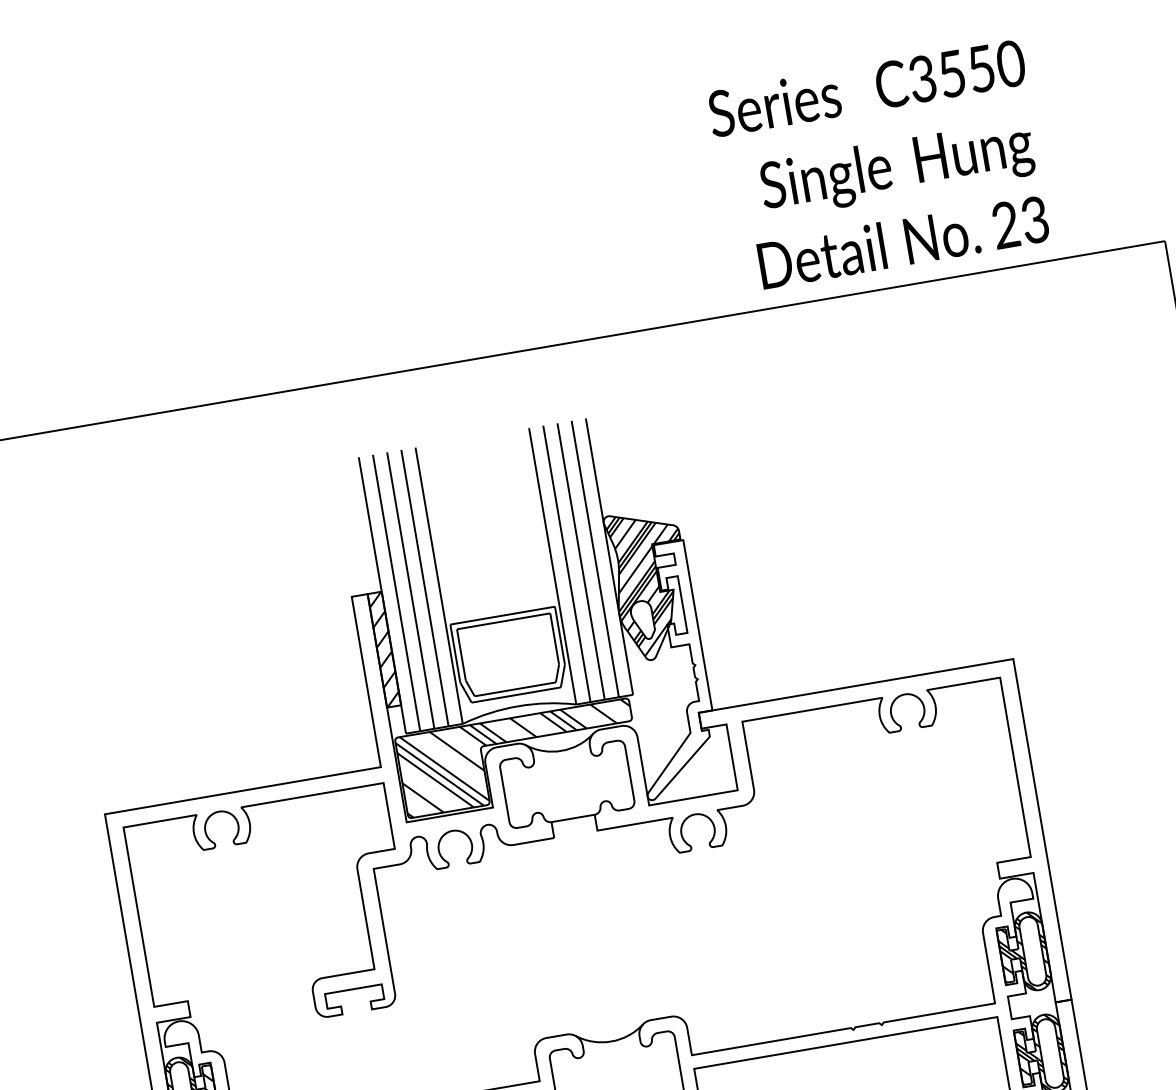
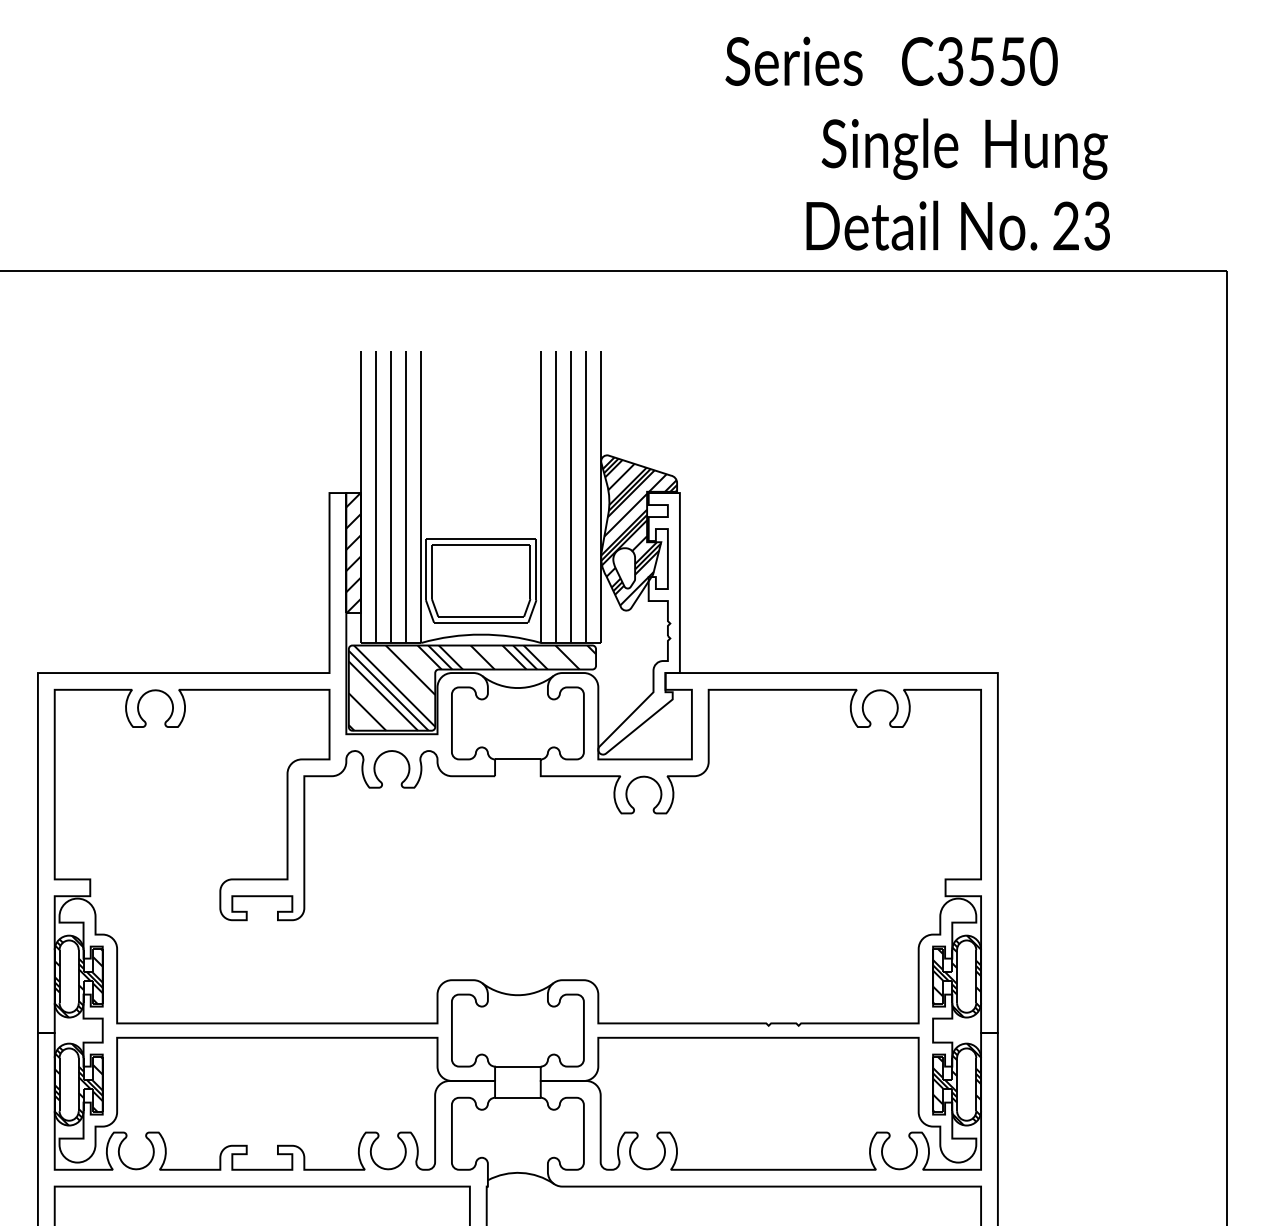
text: (866, 87) -> (891, 60), moved

